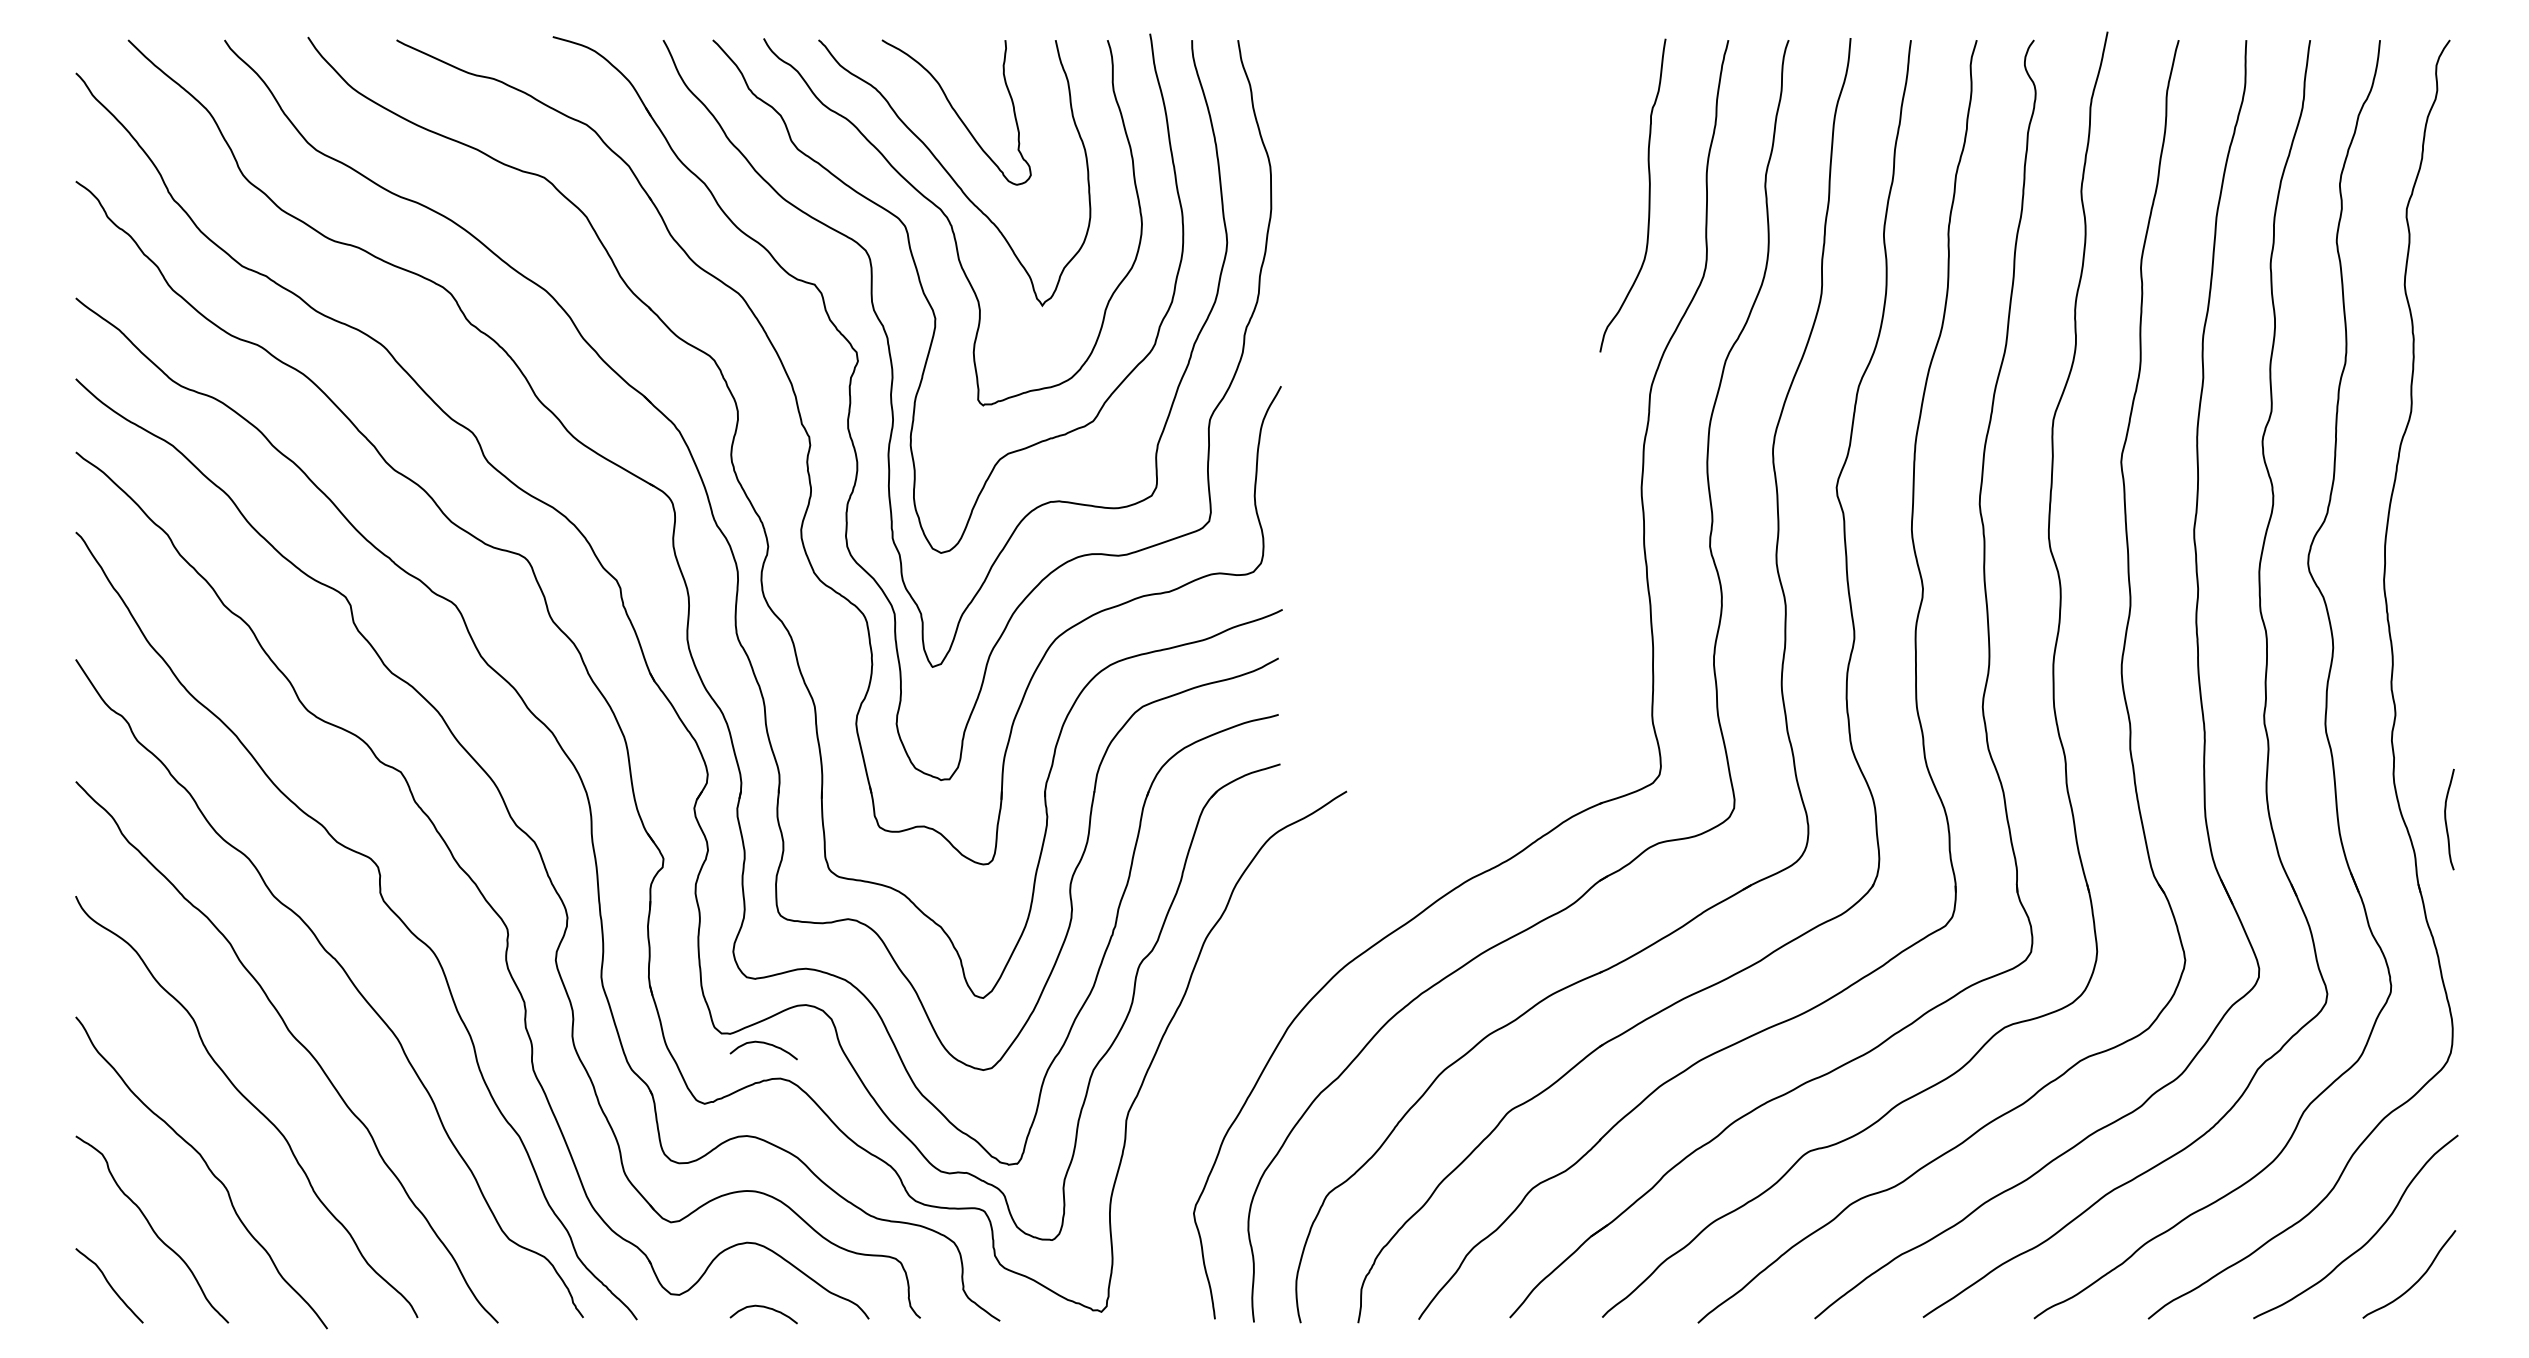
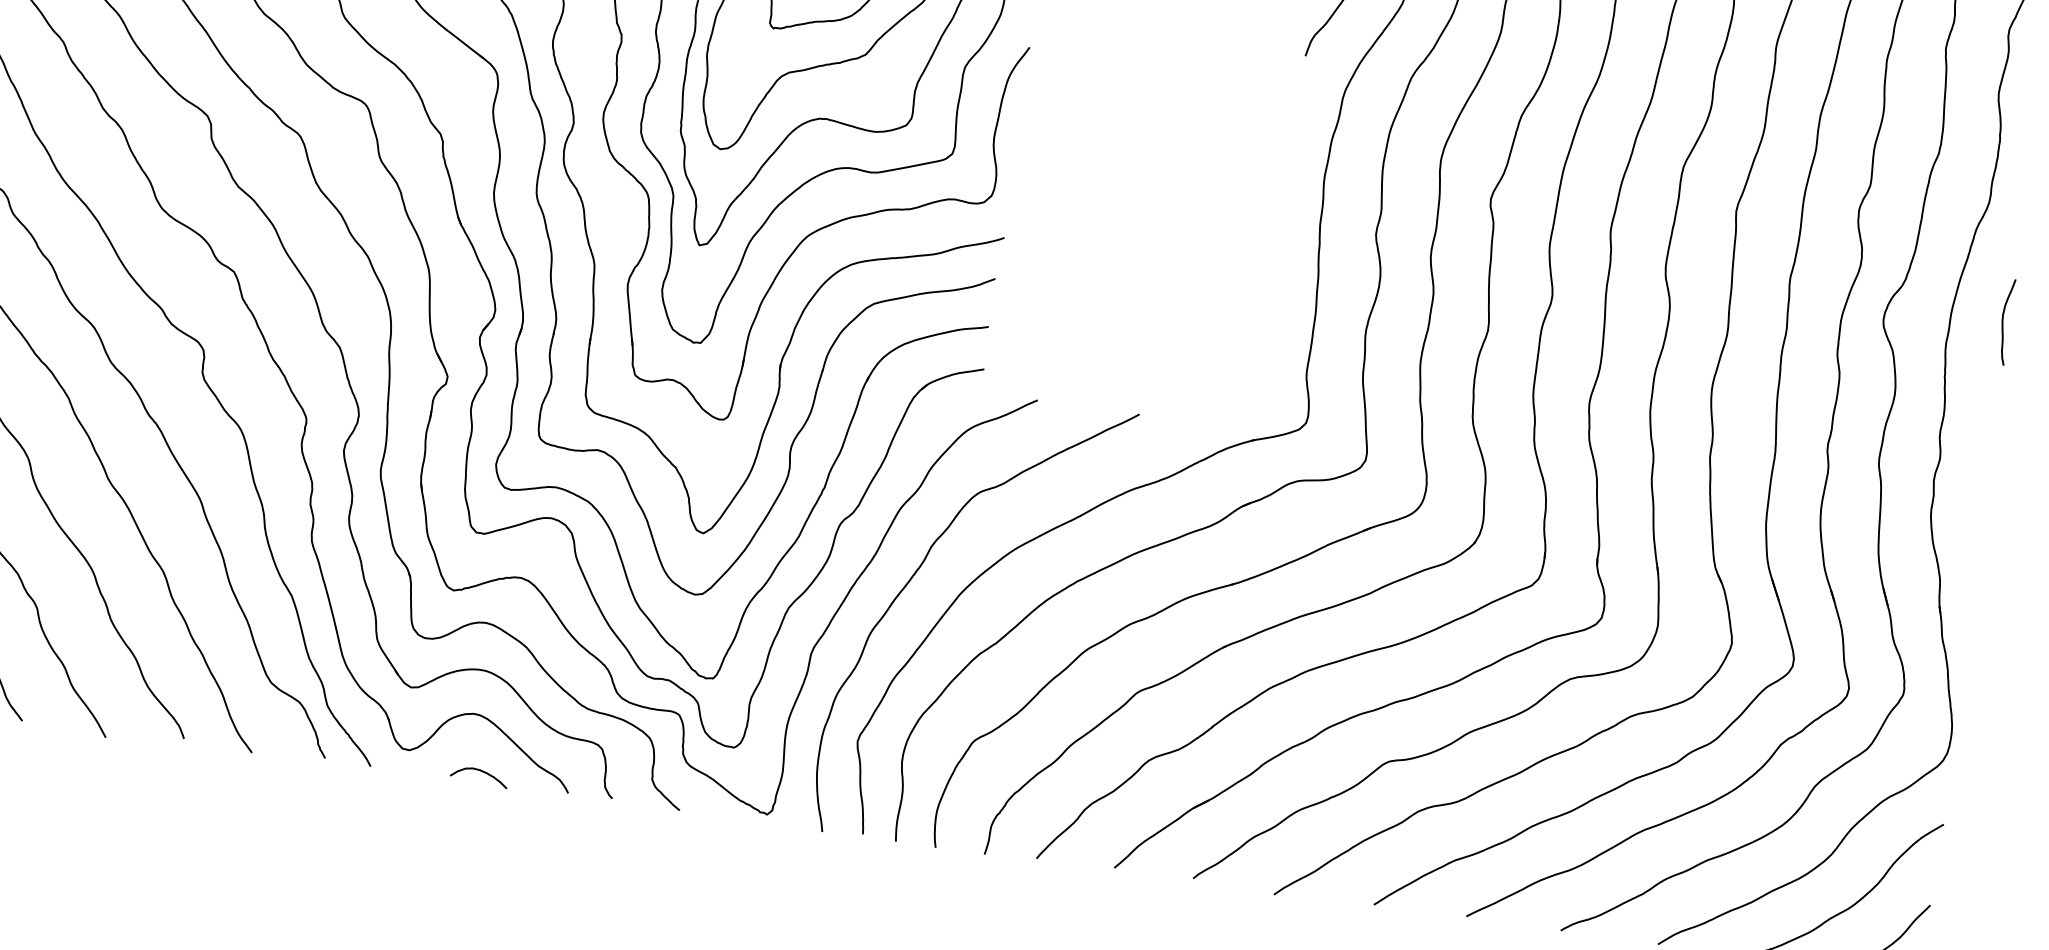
curve: (2446, 819) -> (2003, 321), moved
curve: (1233, 1012) -> (915, 575), added
curve: (765, 1044) -> (512, 547), removed

